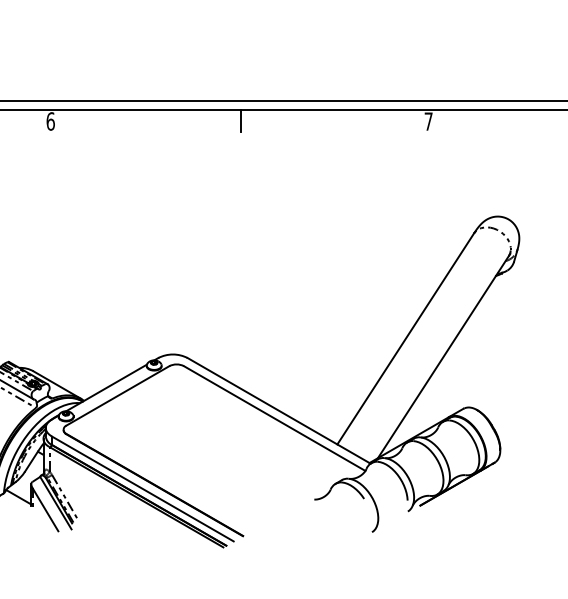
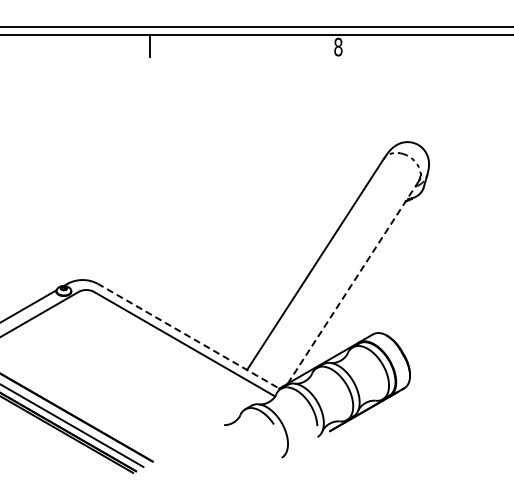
text: (428, 121) -> (338, 47), 7 -> 8
line: (443, 356) -> (353, 282), solid -> dashed
line: (279, 410) -> (189, 336), solid -> dashed

